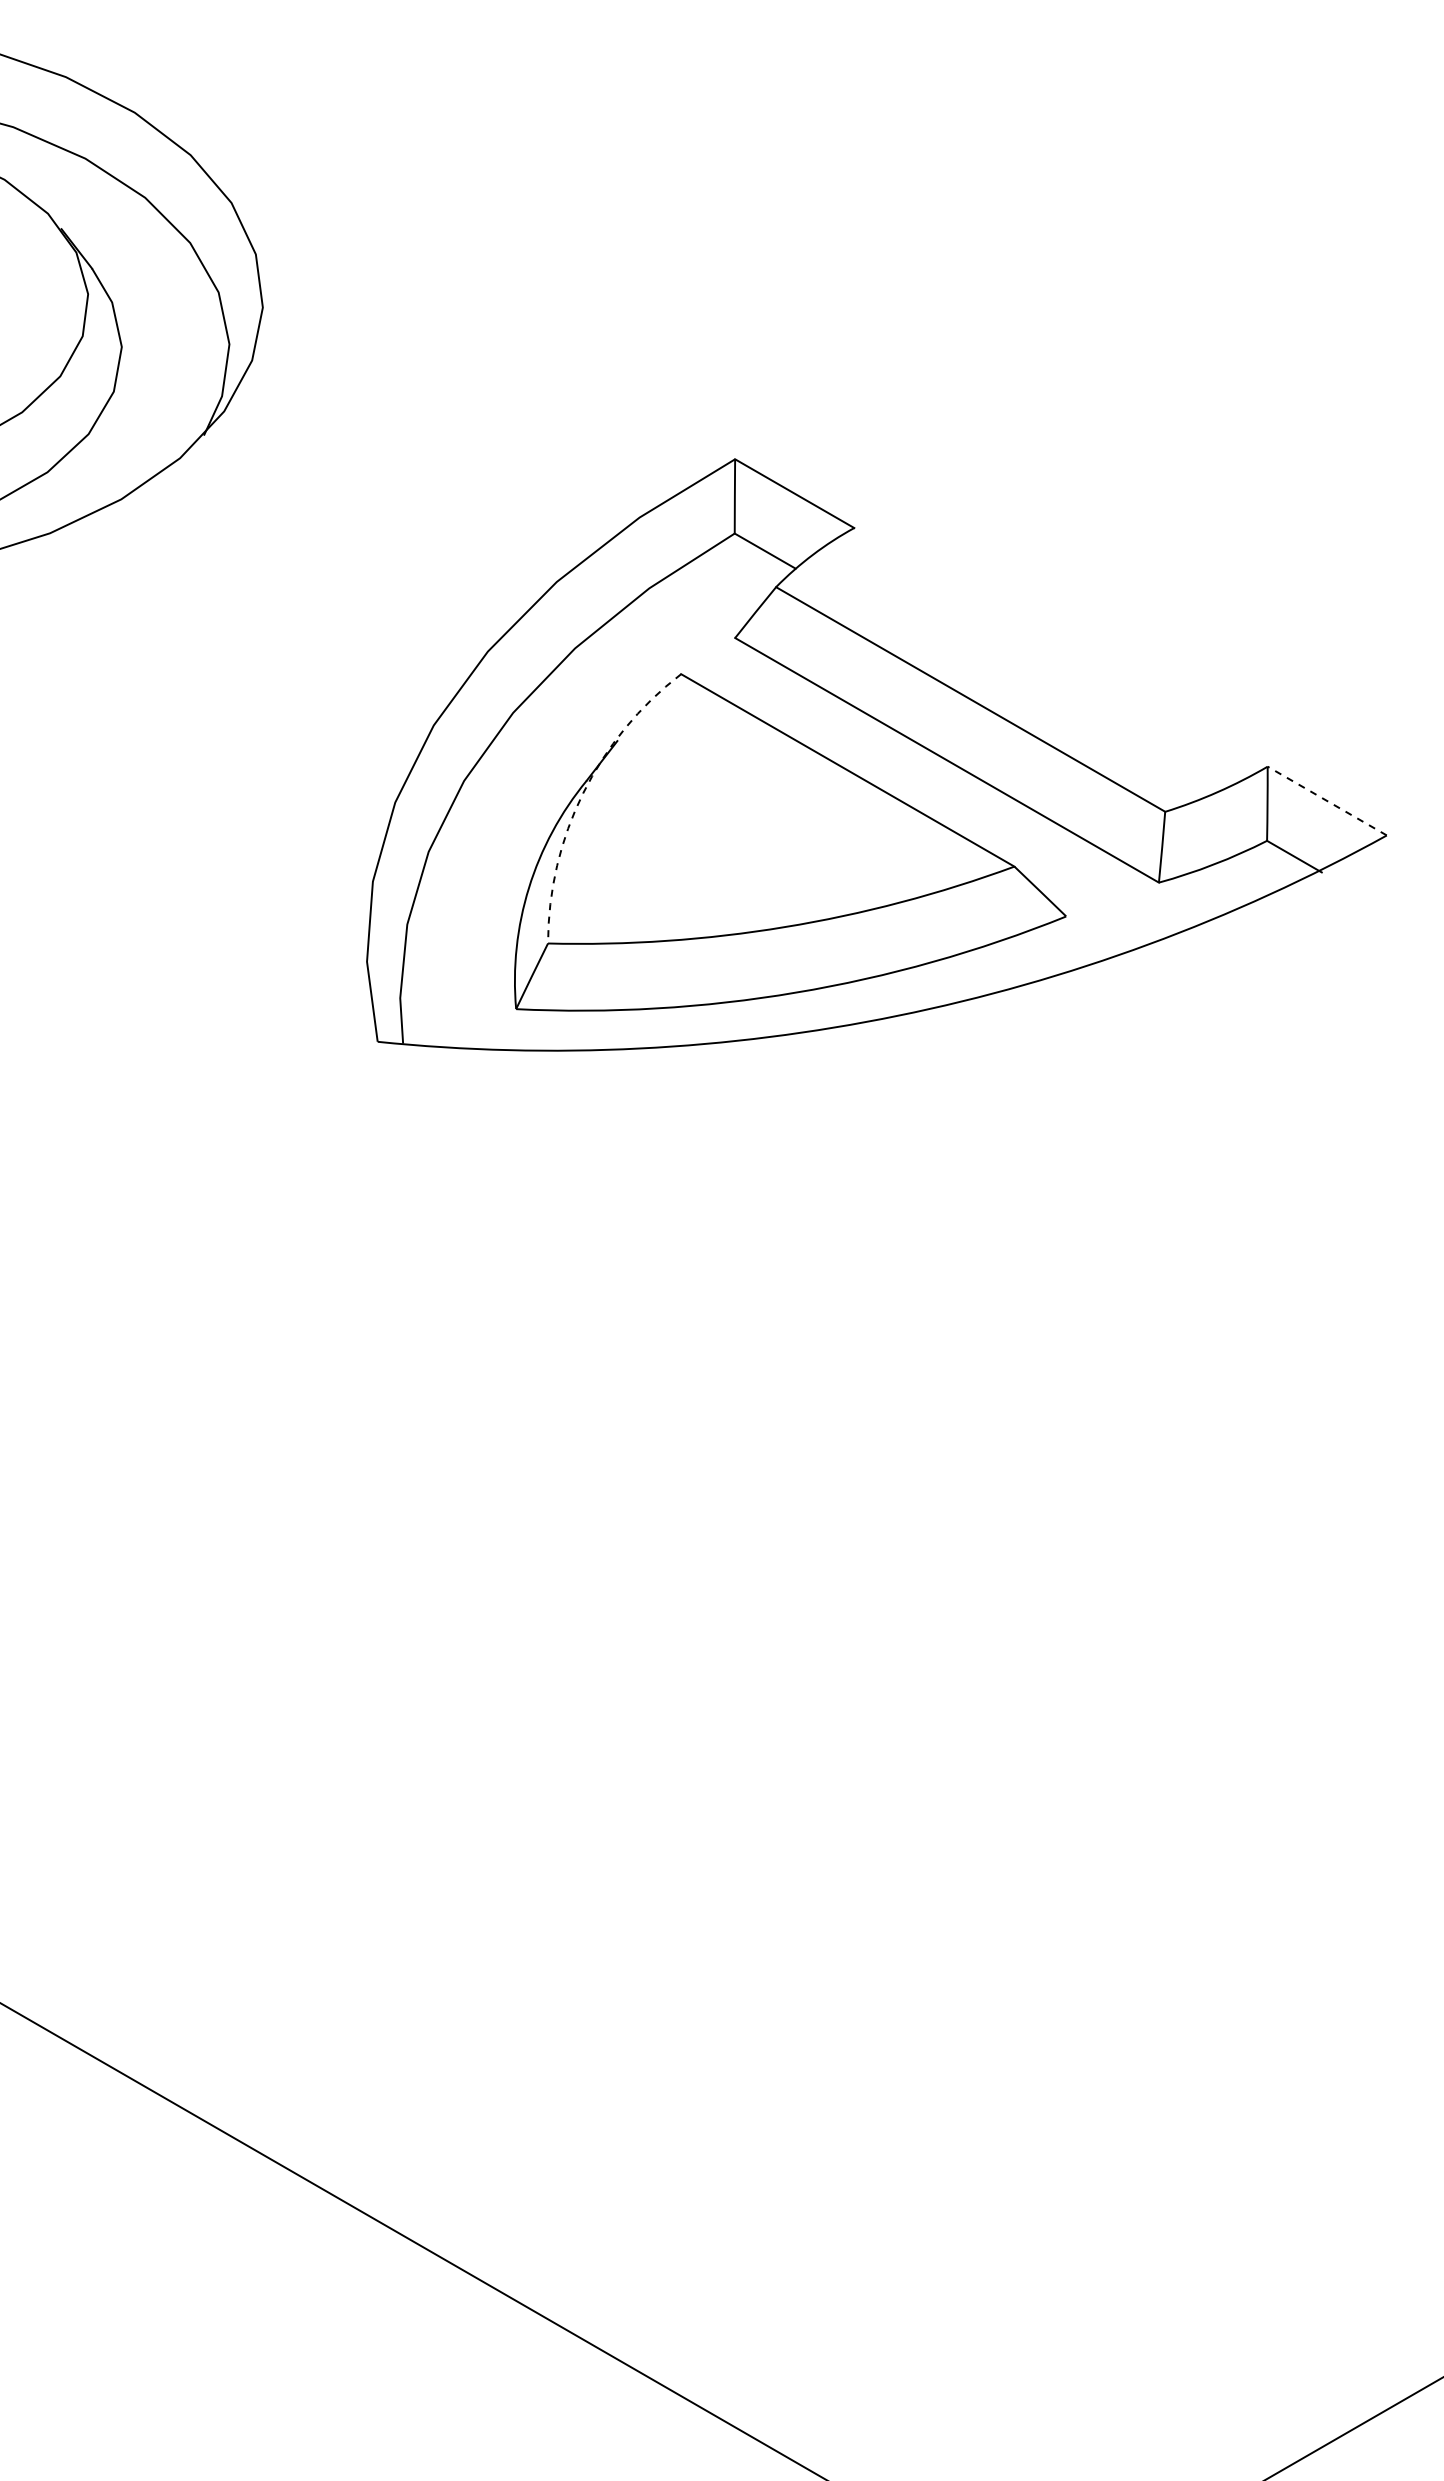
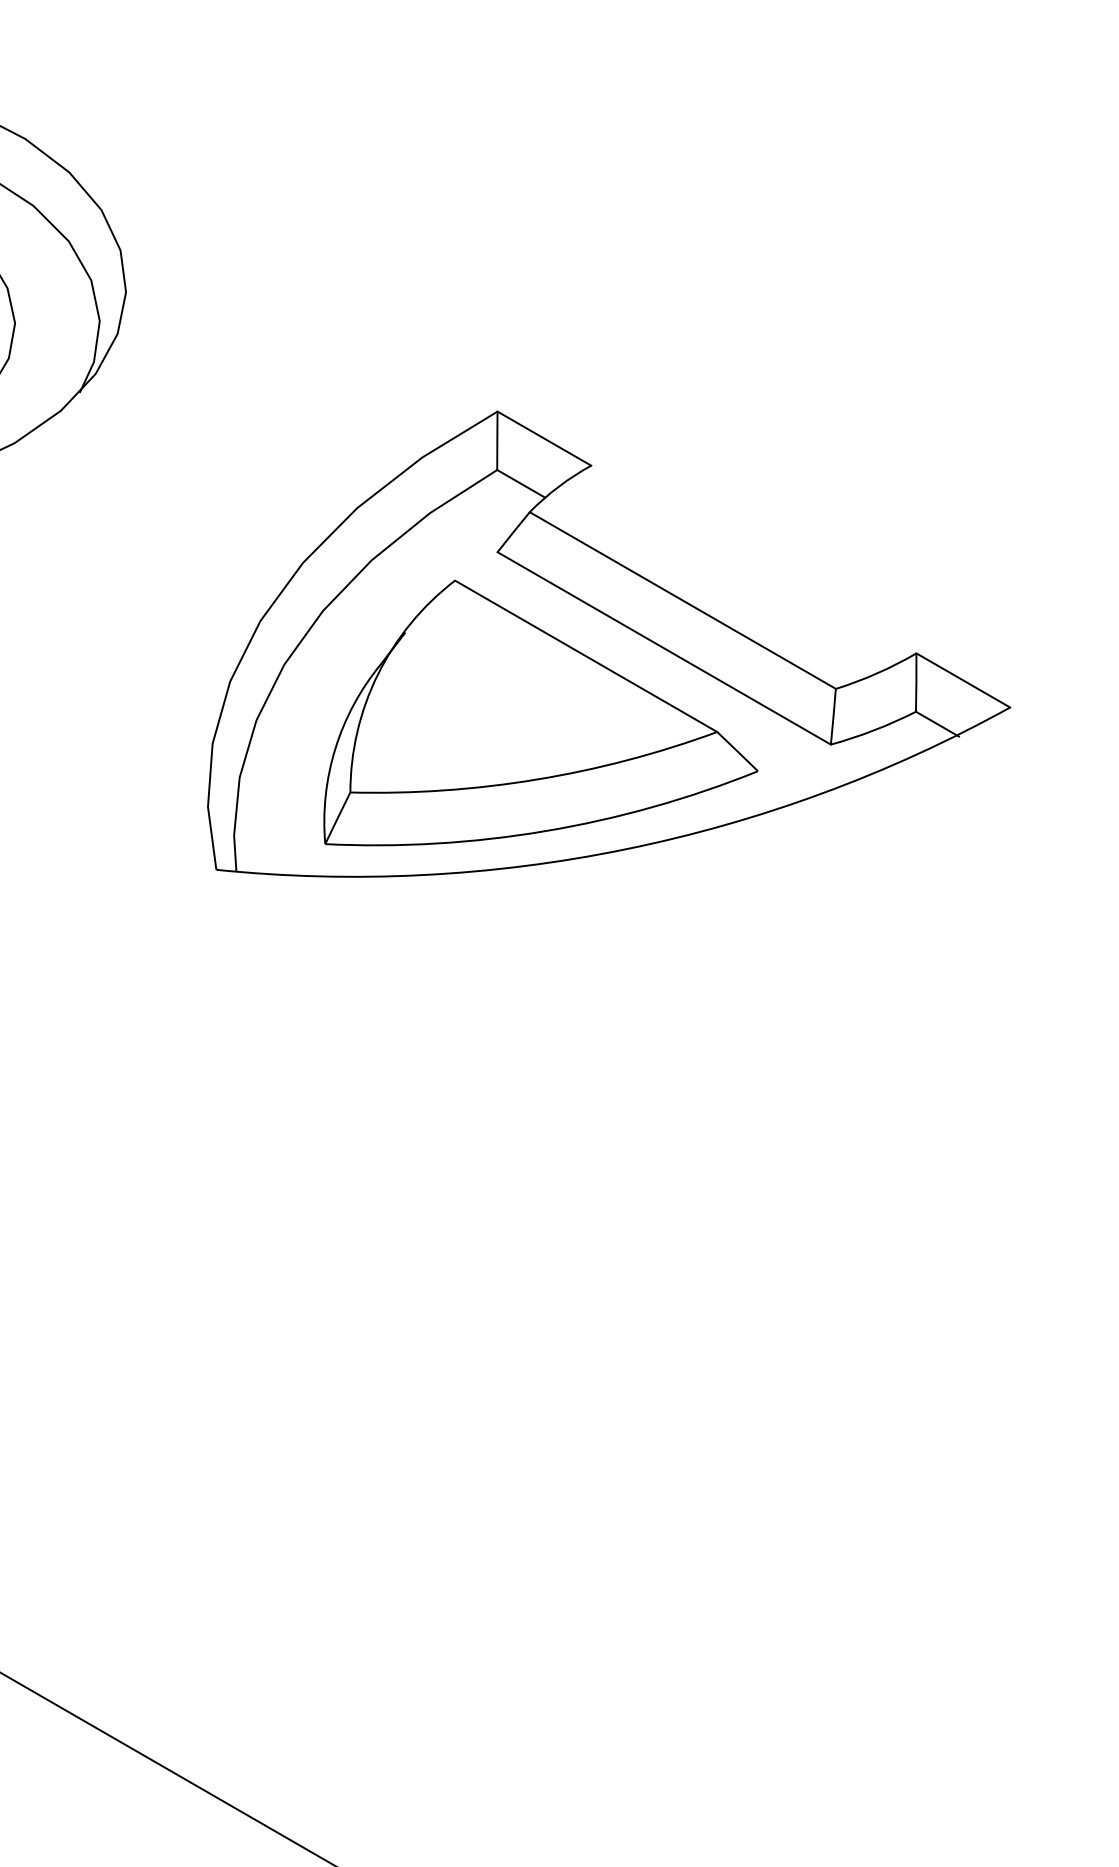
arc: (583, 793) -> (378, 674), dashed -> solid
line: (1327, 801) -> (963, 680), dashed -> solid

